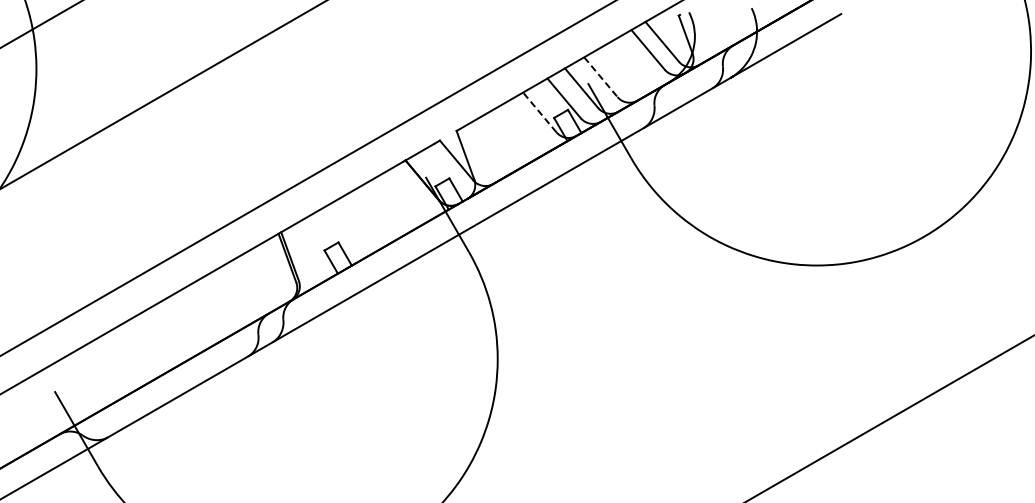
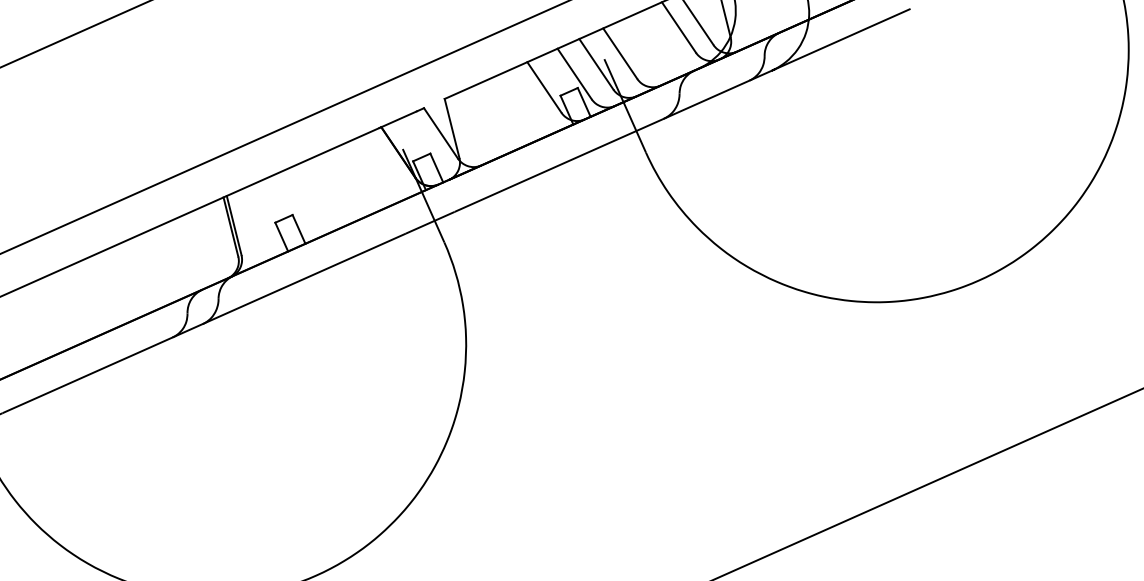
line: (600, 77) -> (619, 54), dashed -> solid
line: (539, 112) -> (544, 87), dashed -> solid

